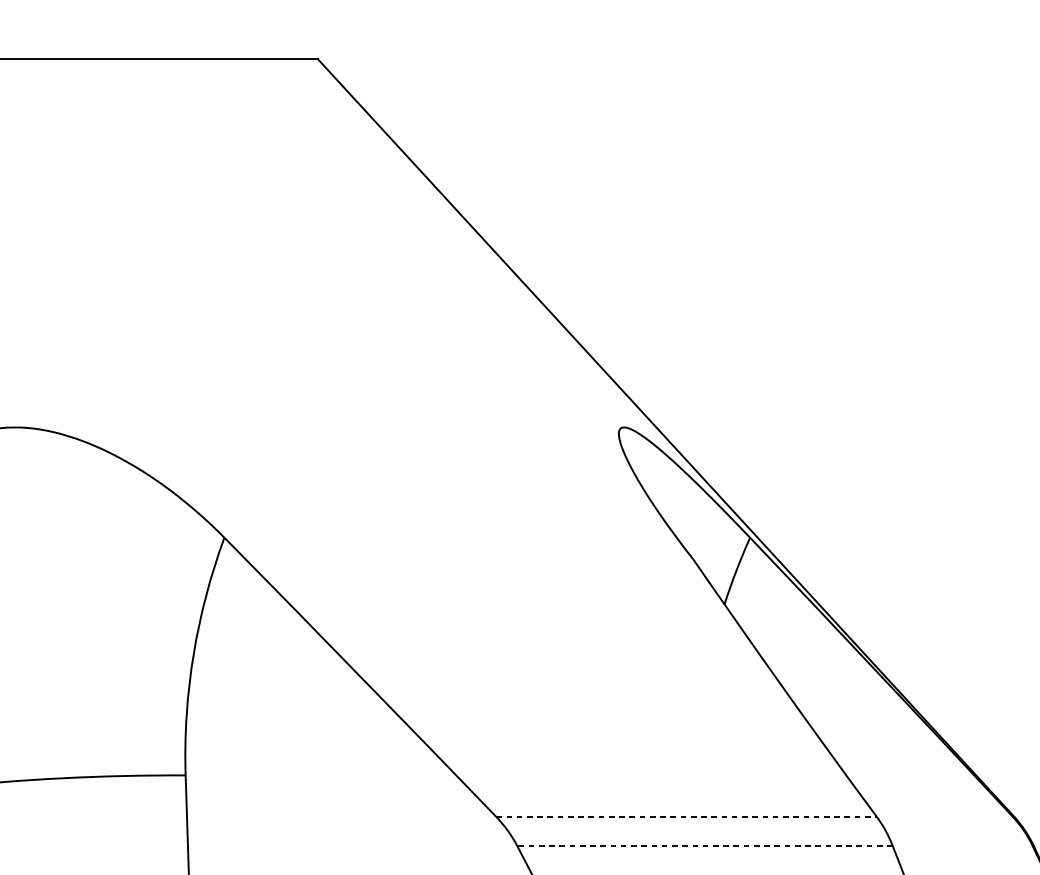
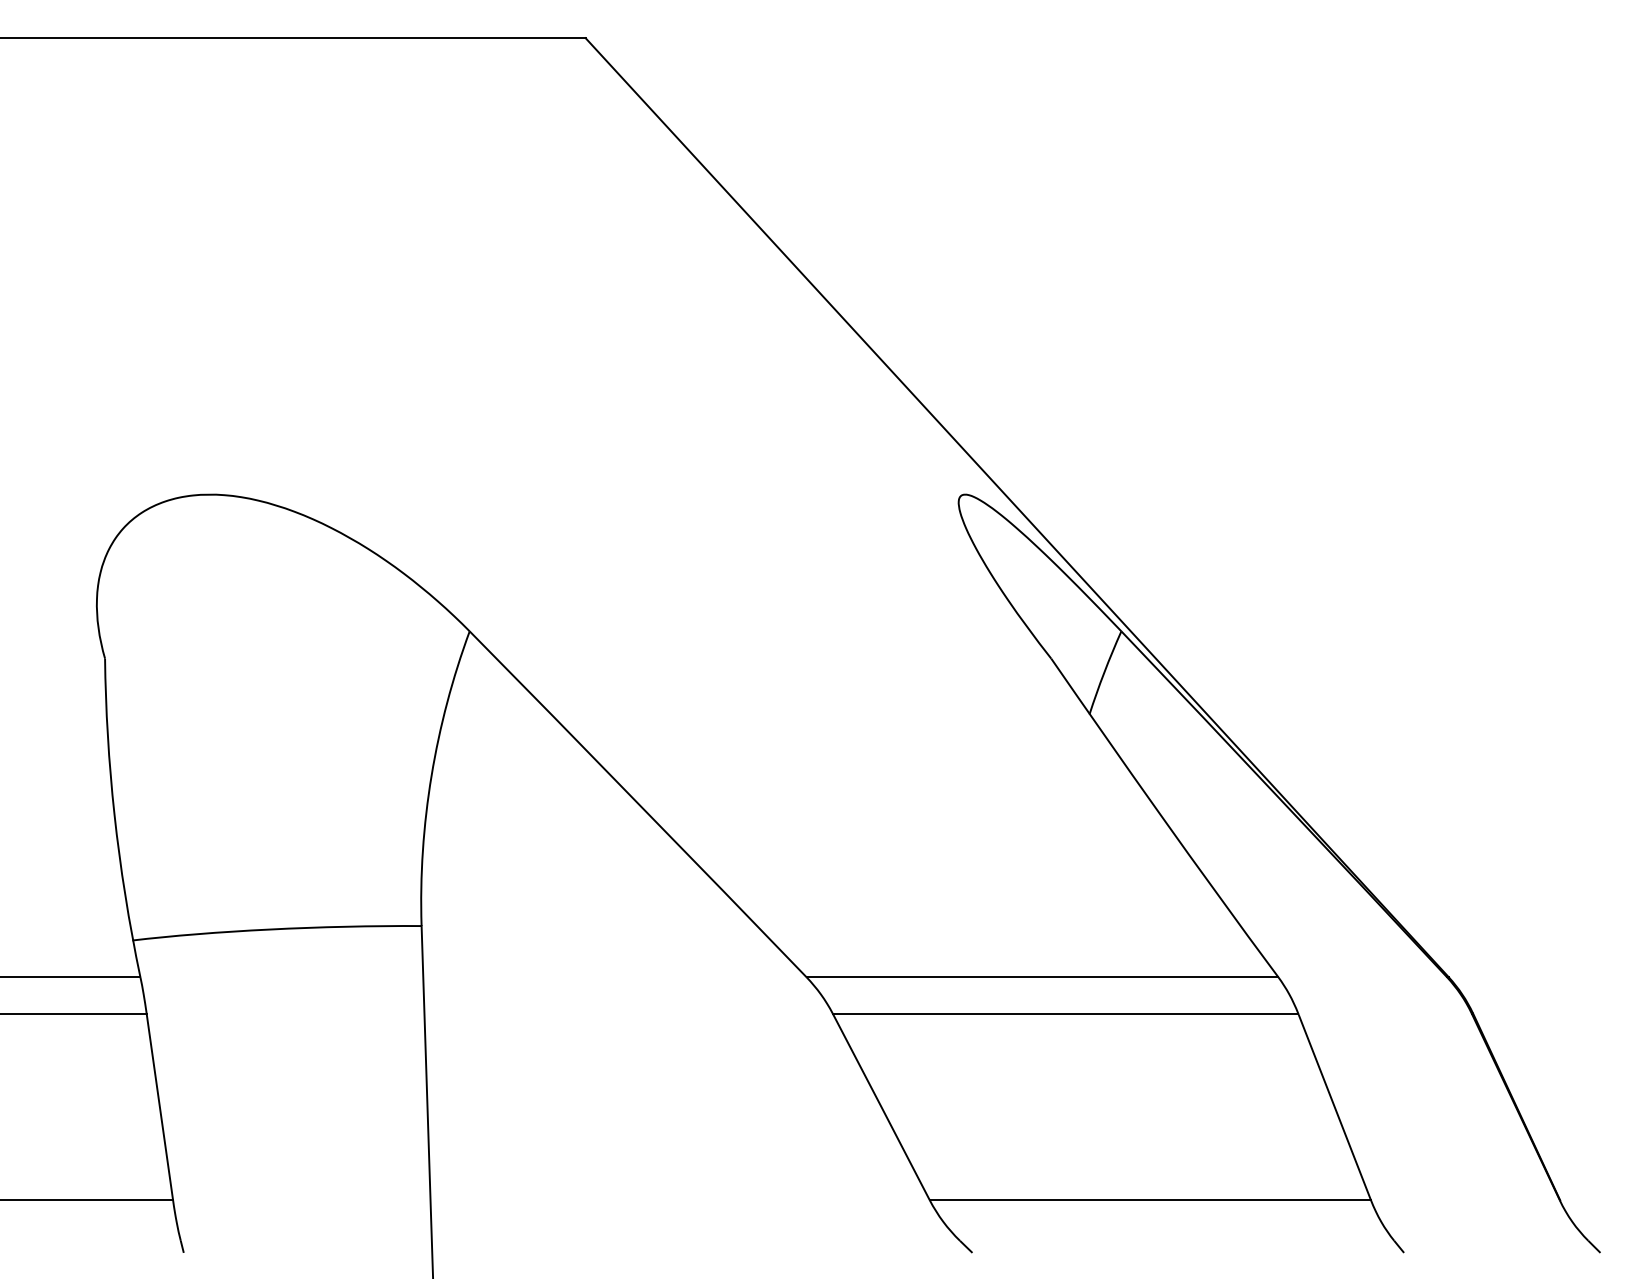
line: (686, 816) -> (1042, 977), dashed -> solid
line: (705, 845) -> (1065, 1013), dashed -> solid

